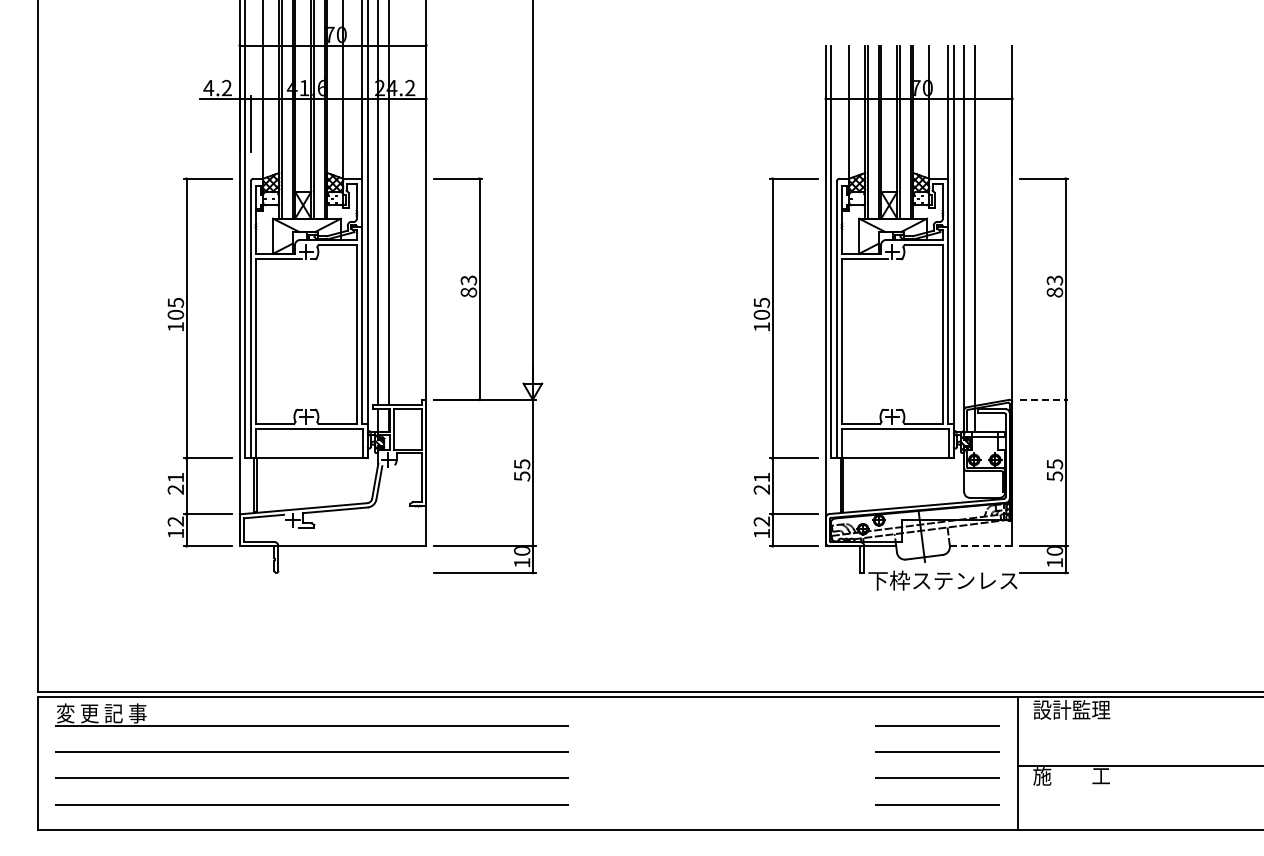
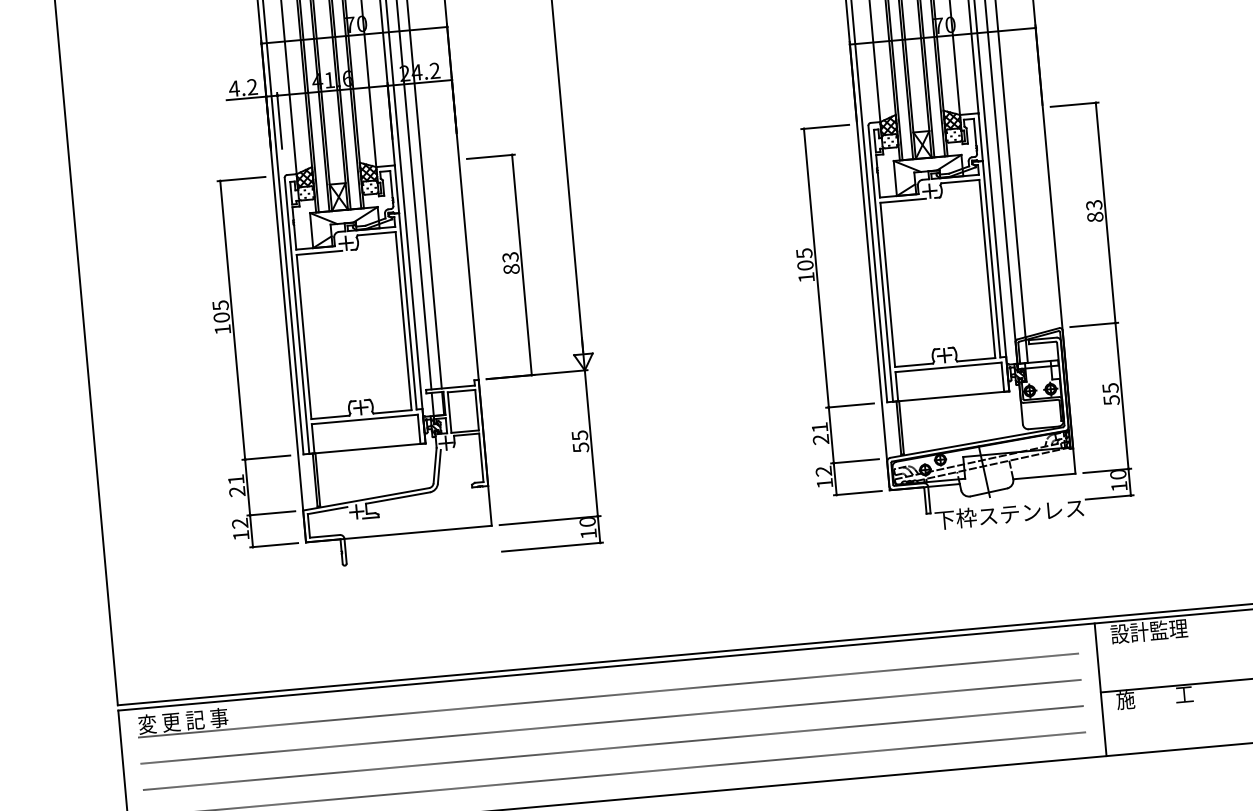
line: (1044, 399) -> (1094, 324), dashed -> solid
line: (980, 546) -> (1043, 476), dashed -> solid

